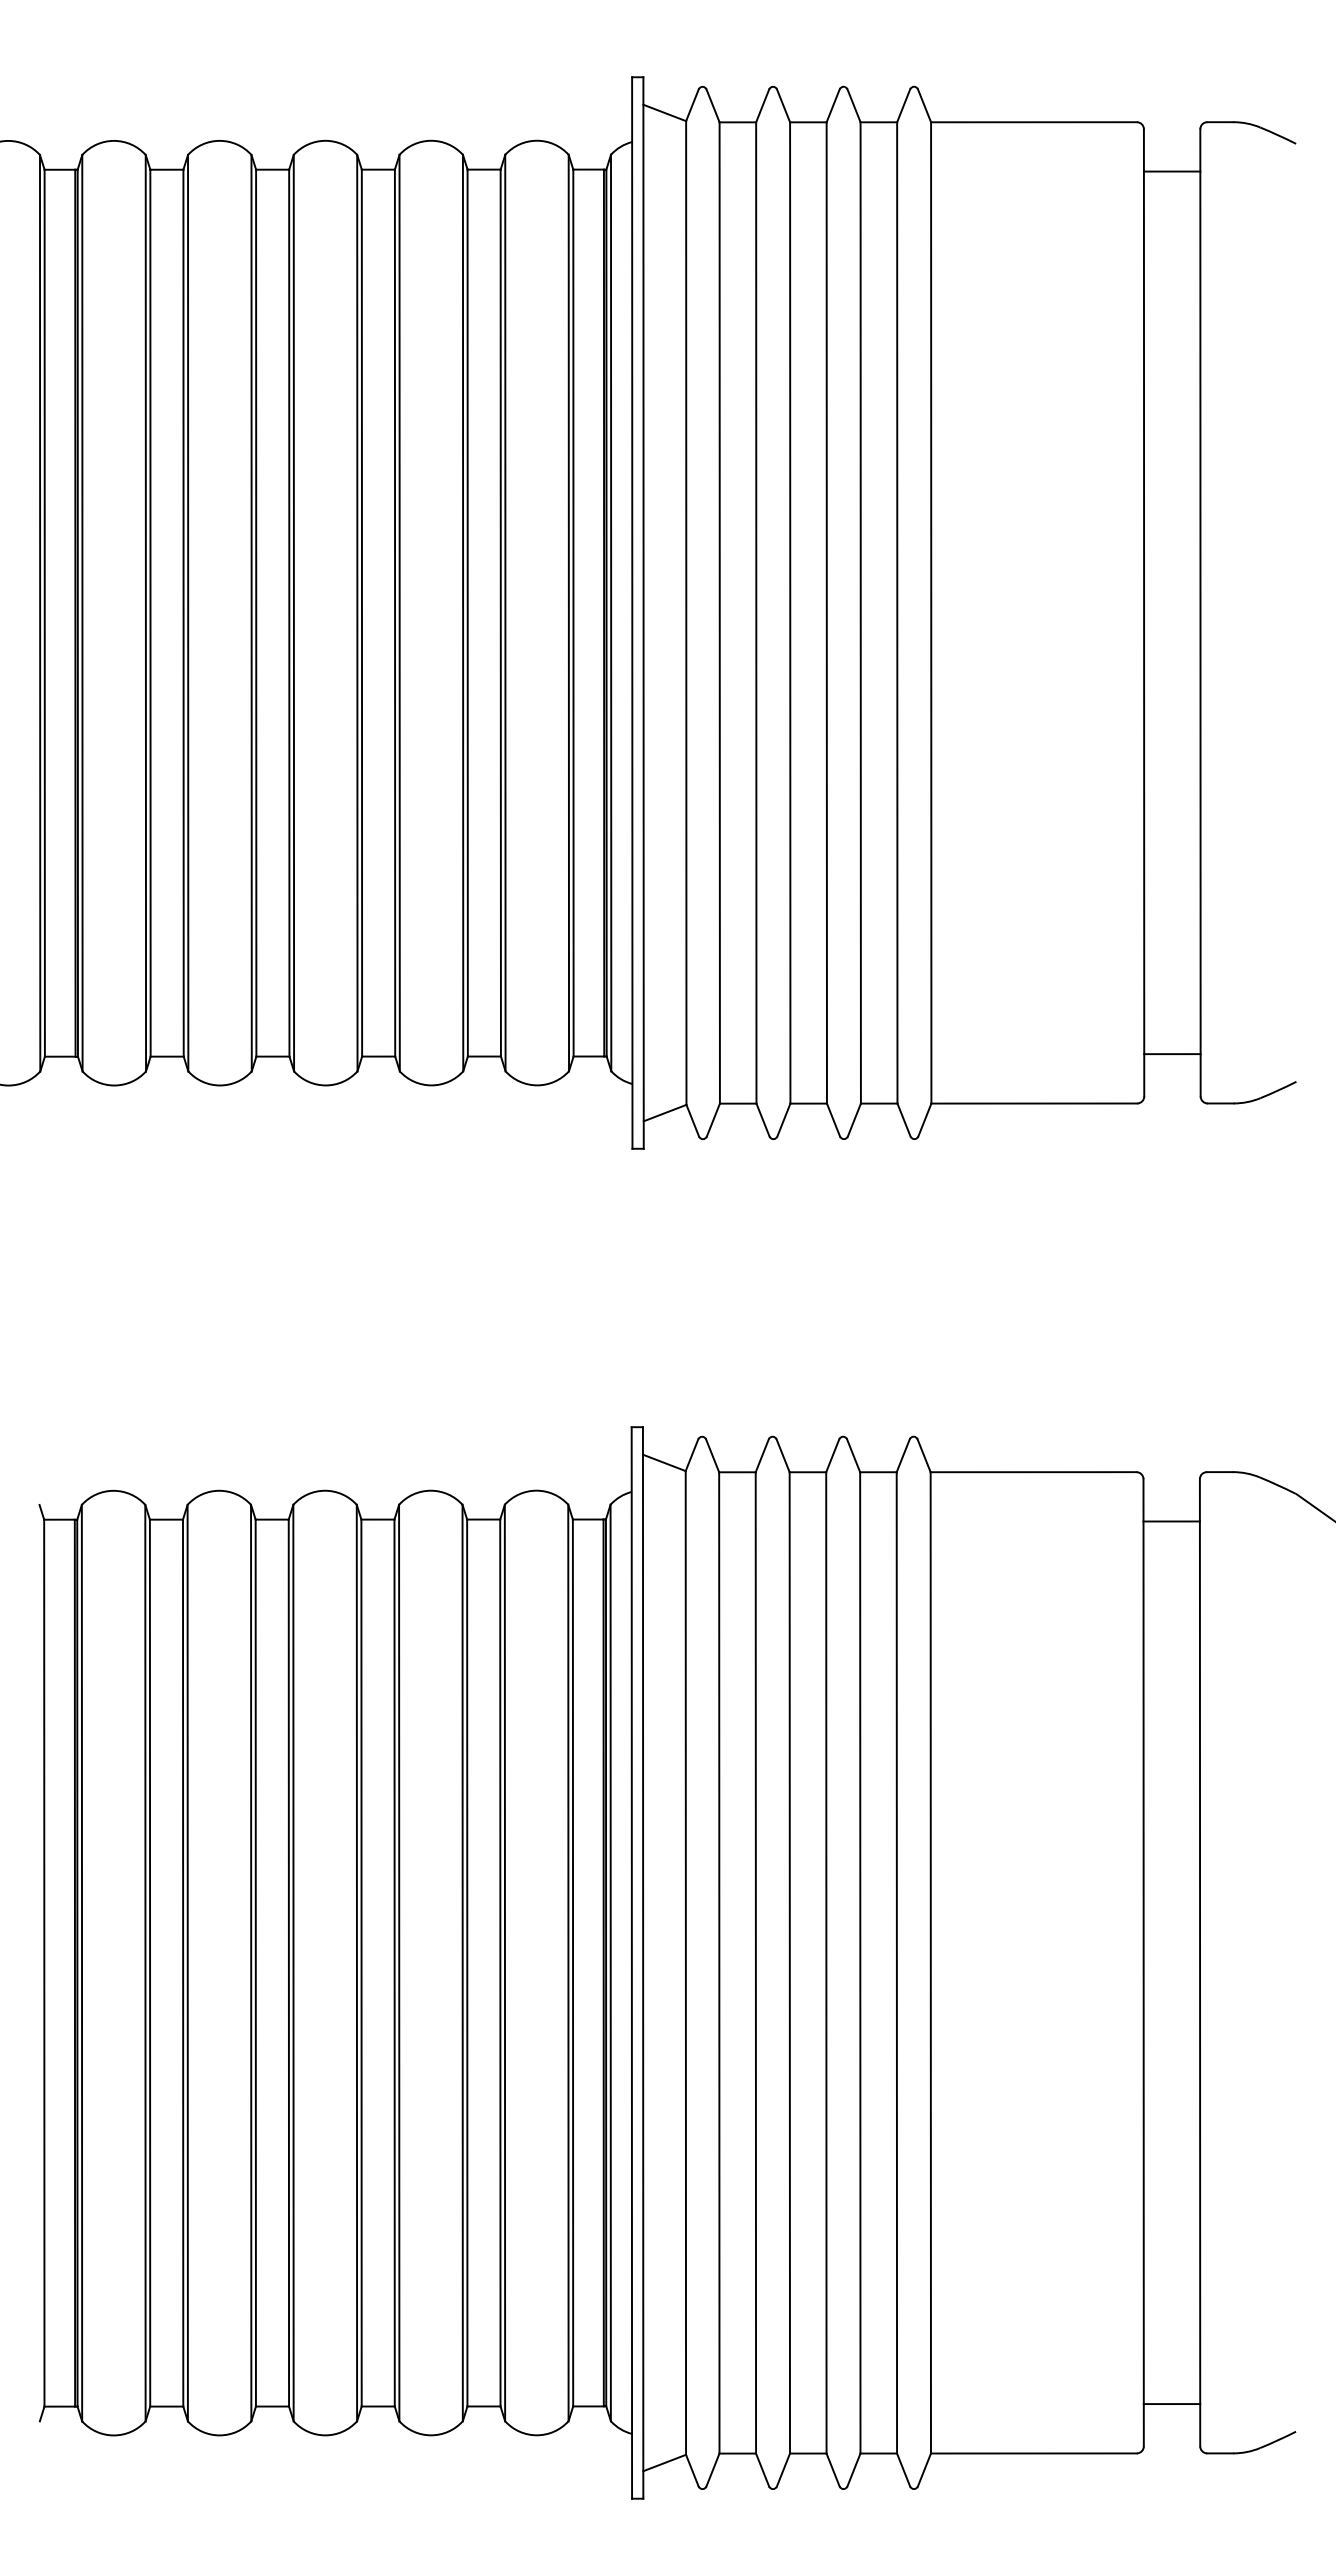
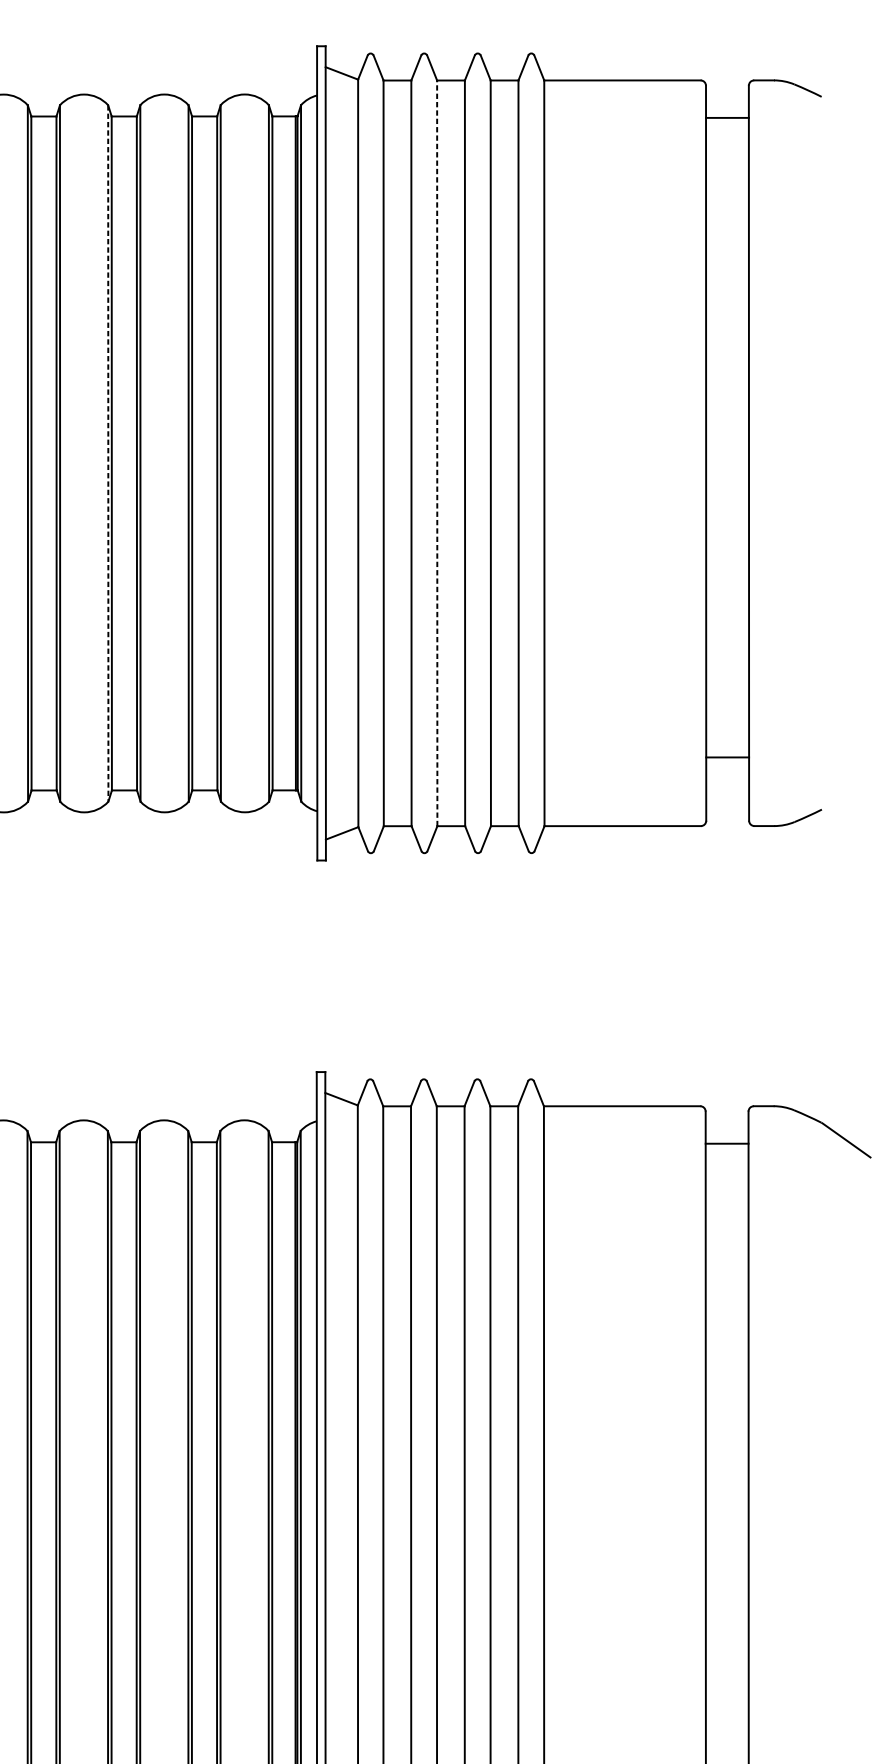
line: (790, 612) -> (437, 452), solid -> dashed
line: (357, 613) -> (108, 453), solid -> dashed
line: (1172, 1054) -> (727, 757), moved

